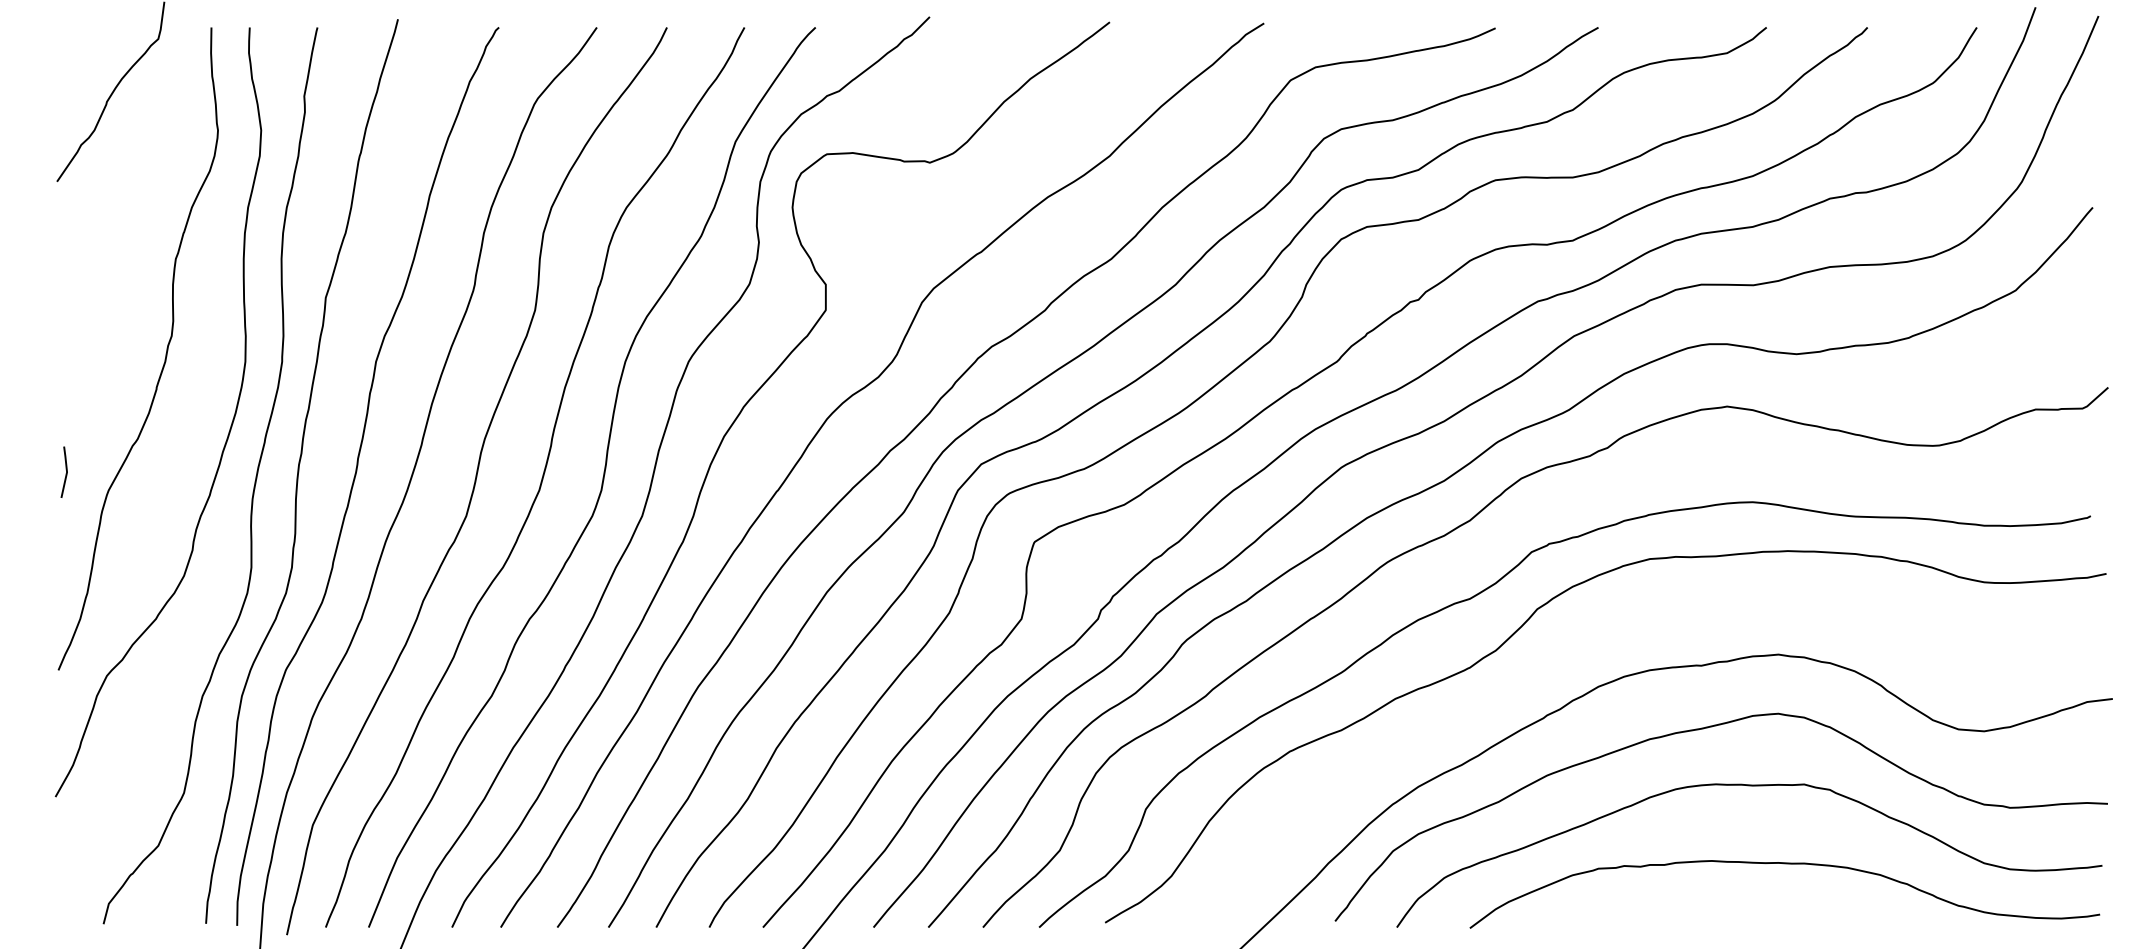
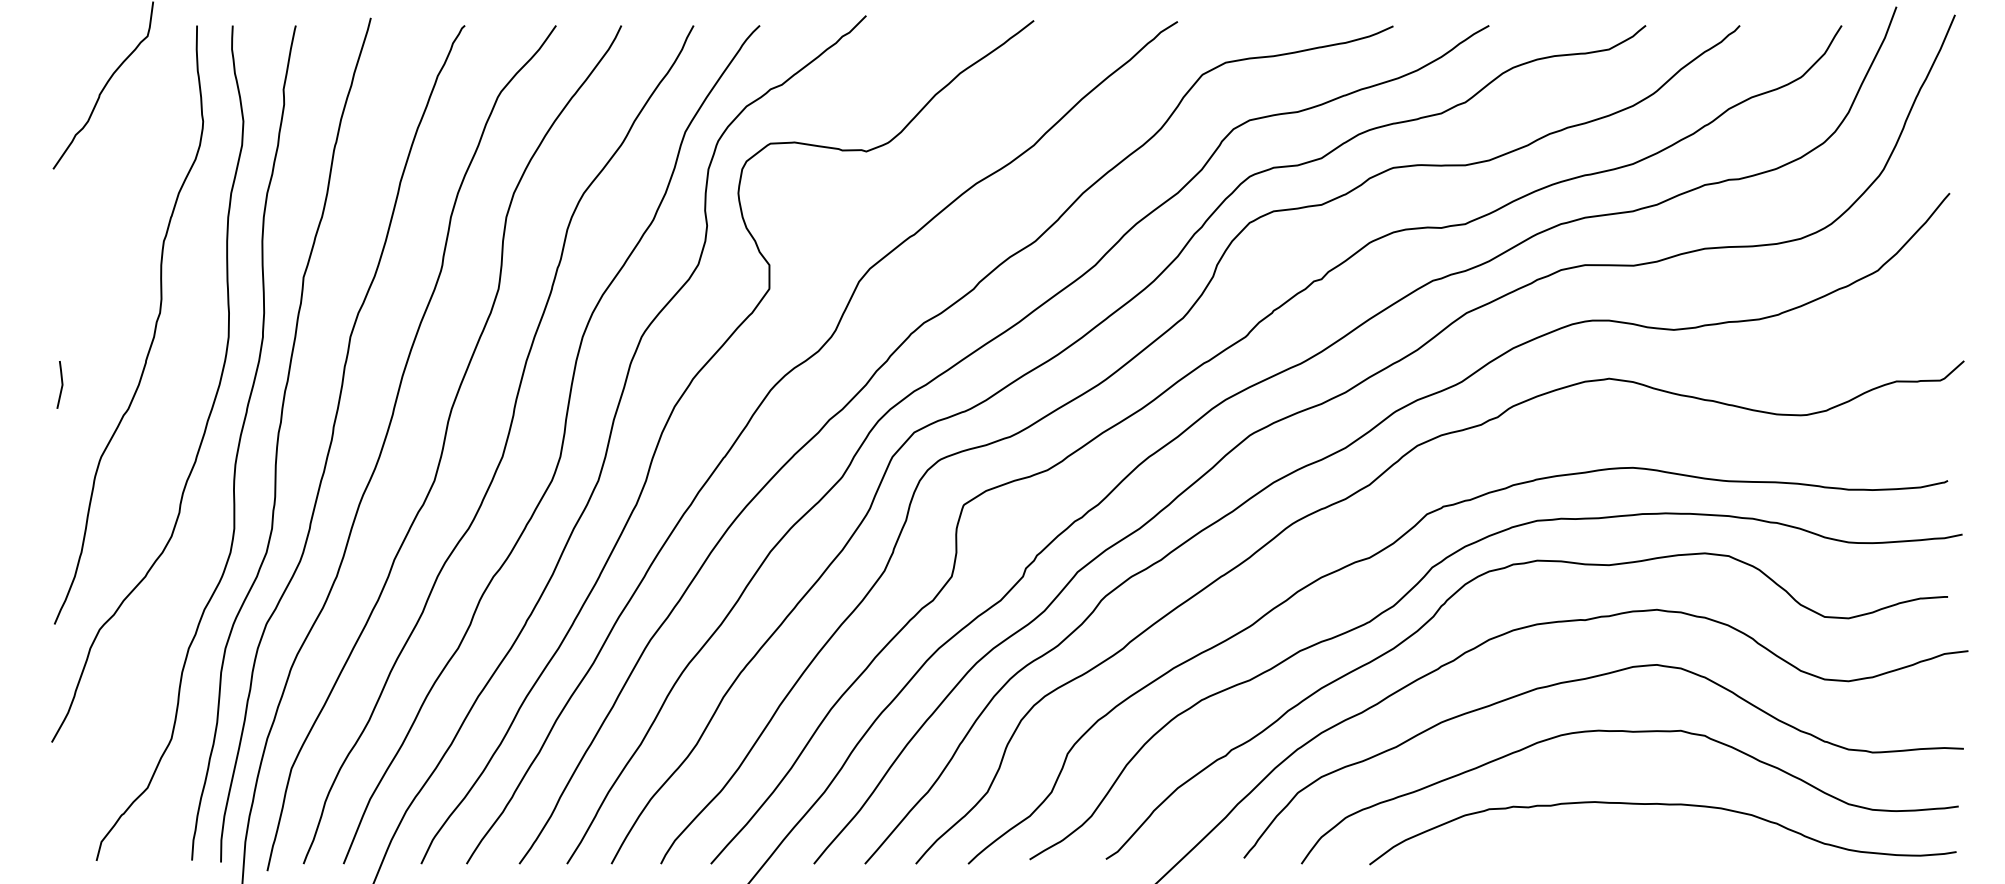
line: (65, 471) -> (61, 384), moved
curve: (1541, 659) -> (1436, 614), added

